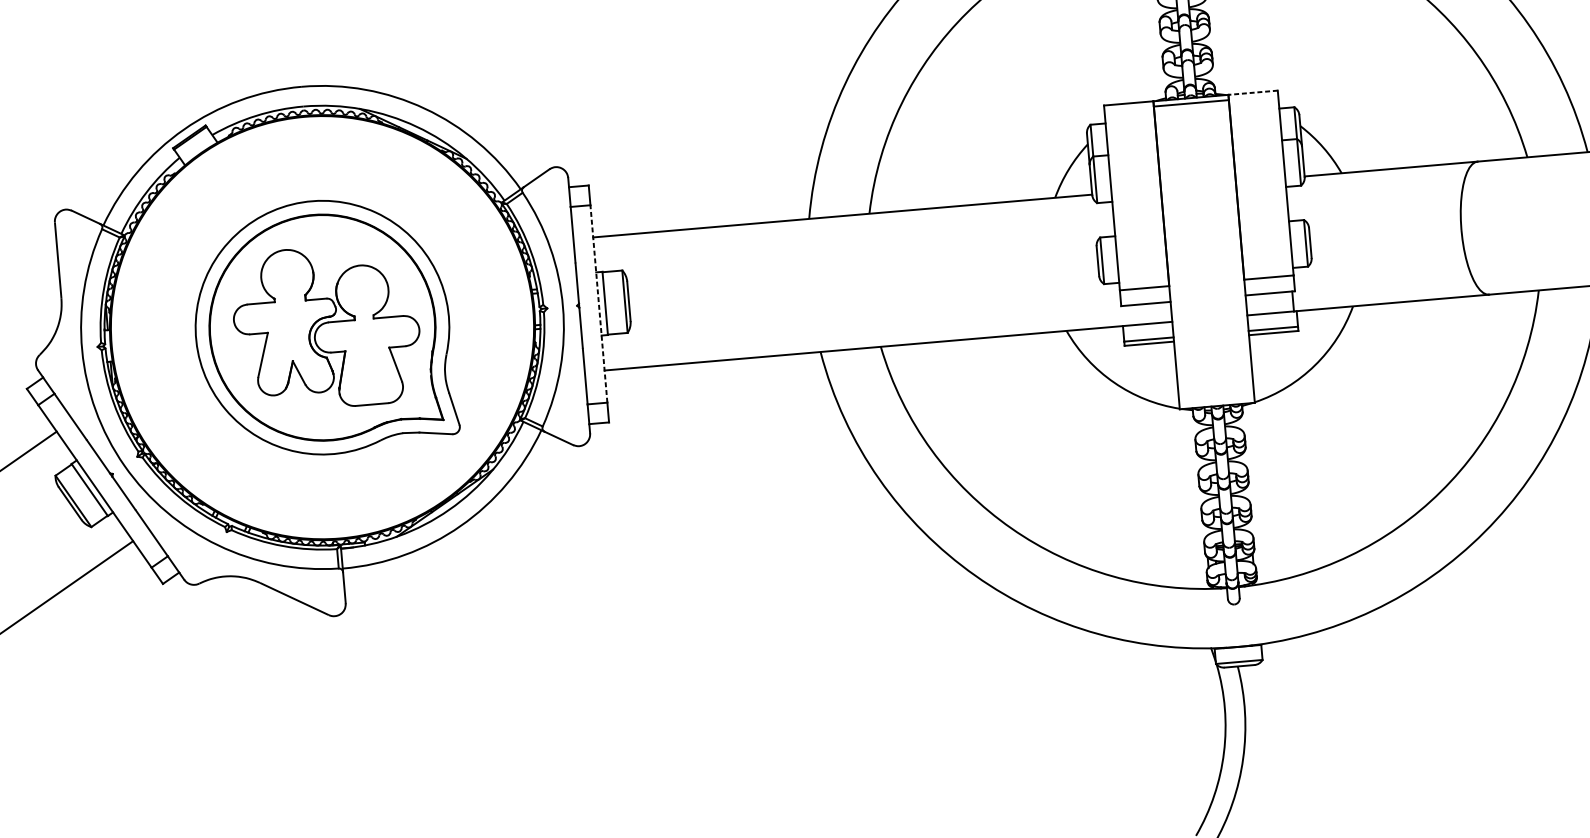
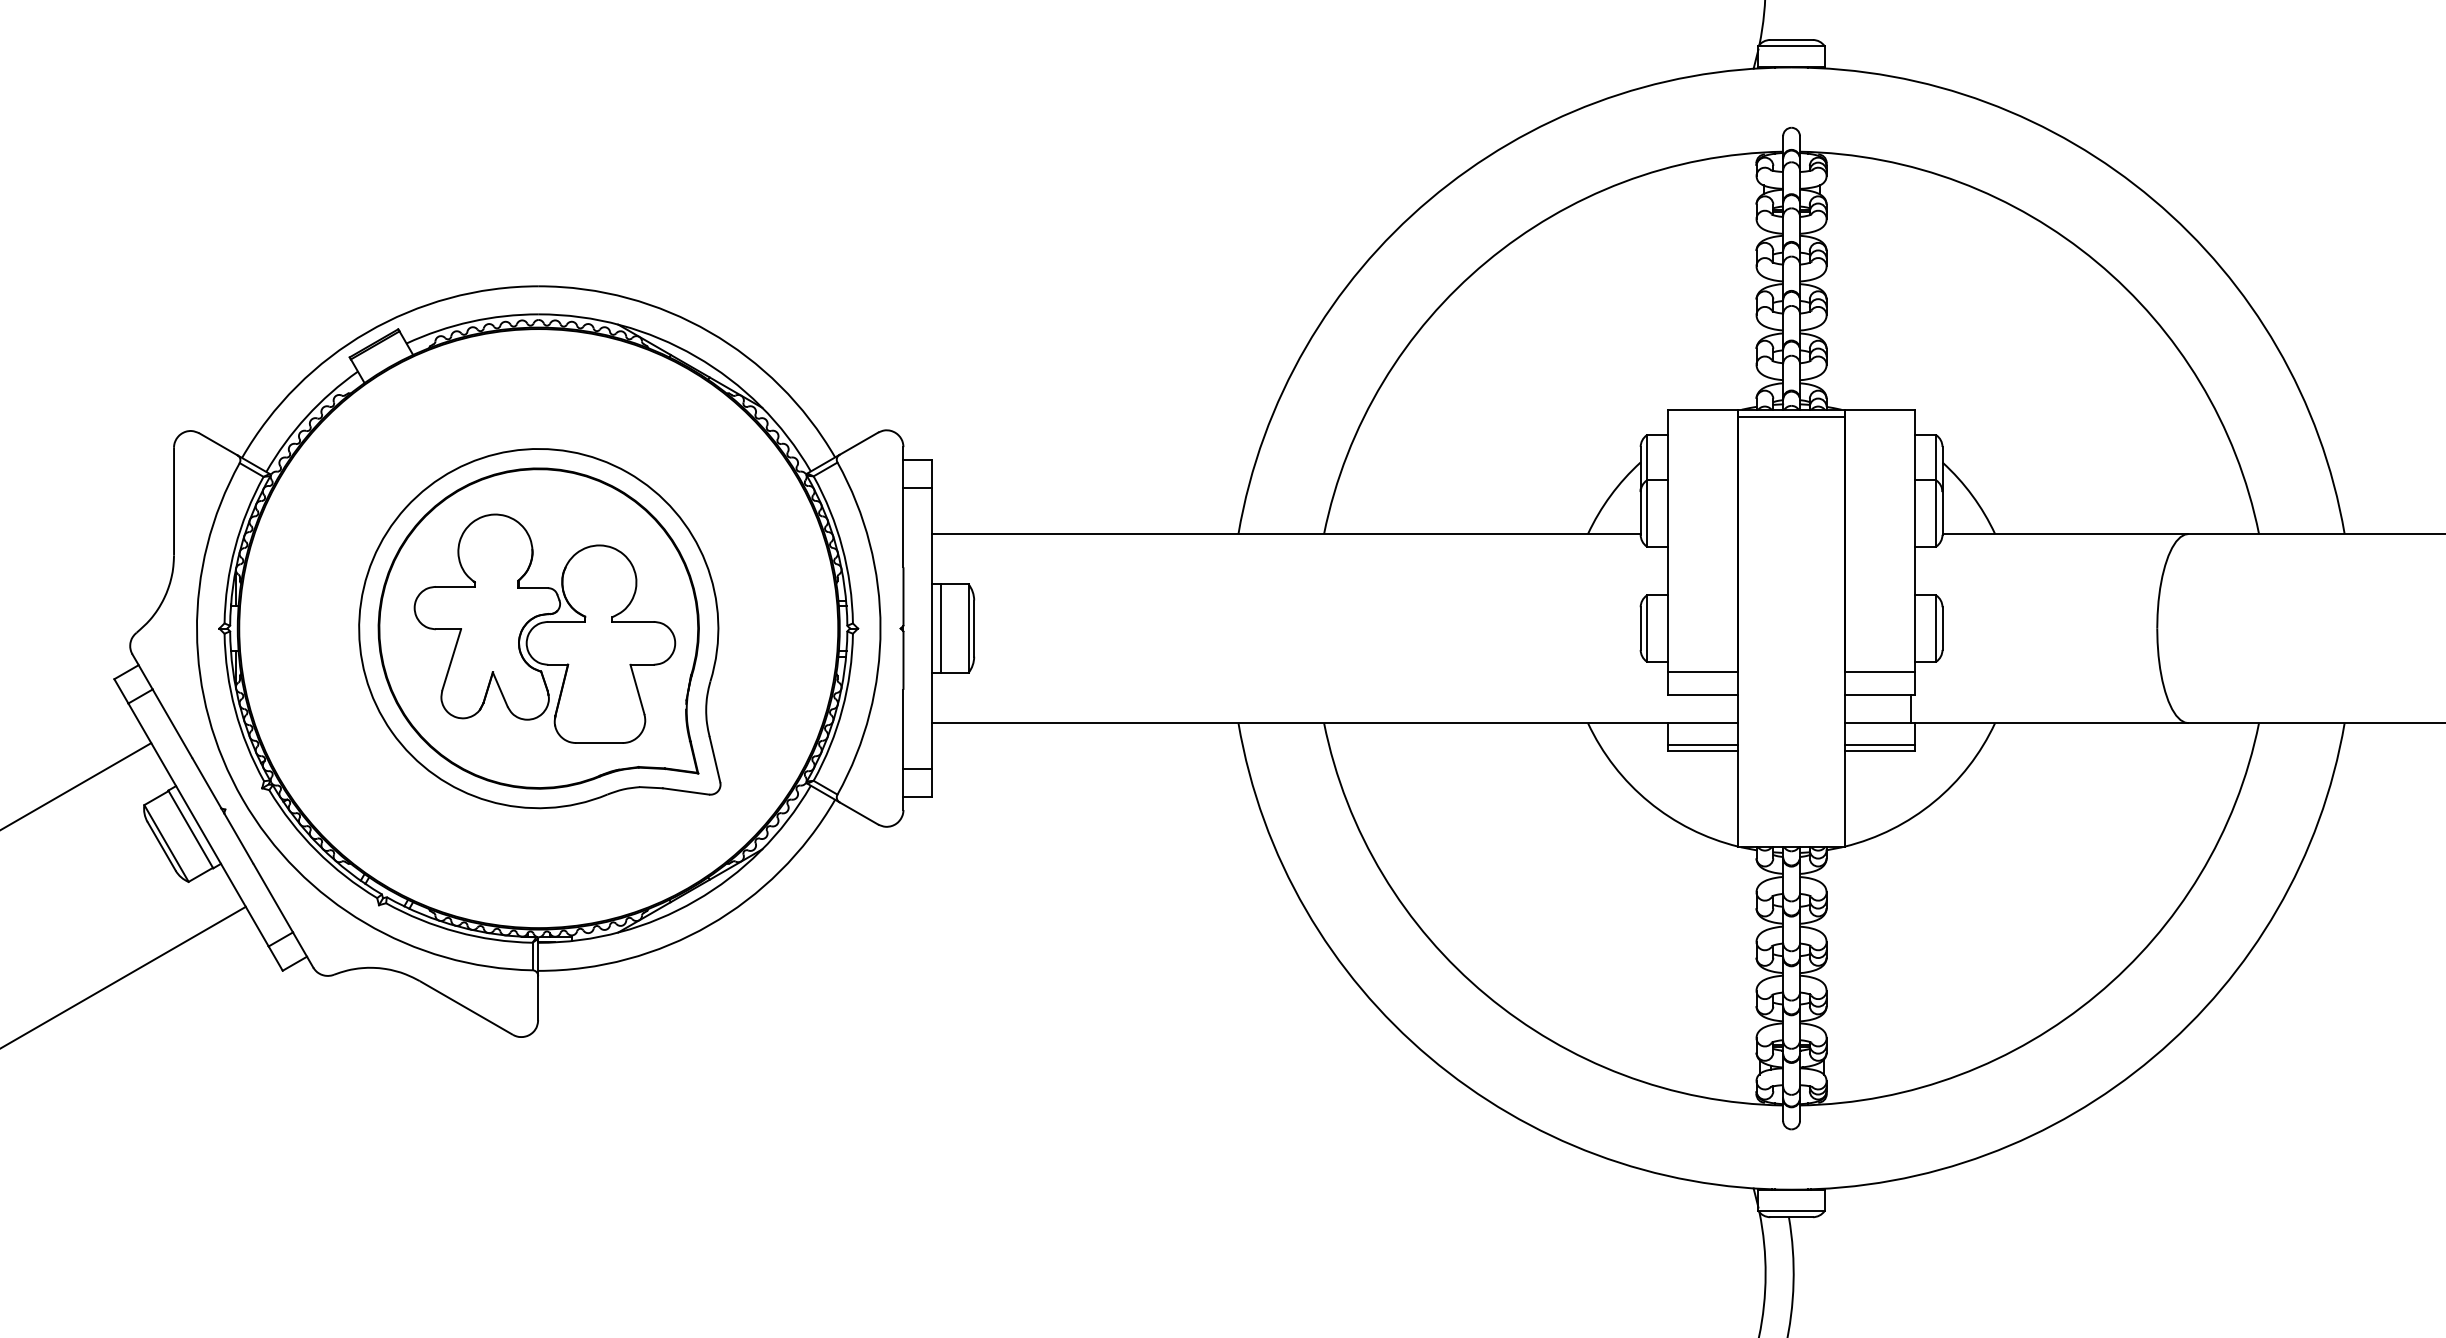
line: (1252, 92) -> (1879, 409), dashed -> solid
line: (598, 303) -> (931, 628), dashed -> solid

